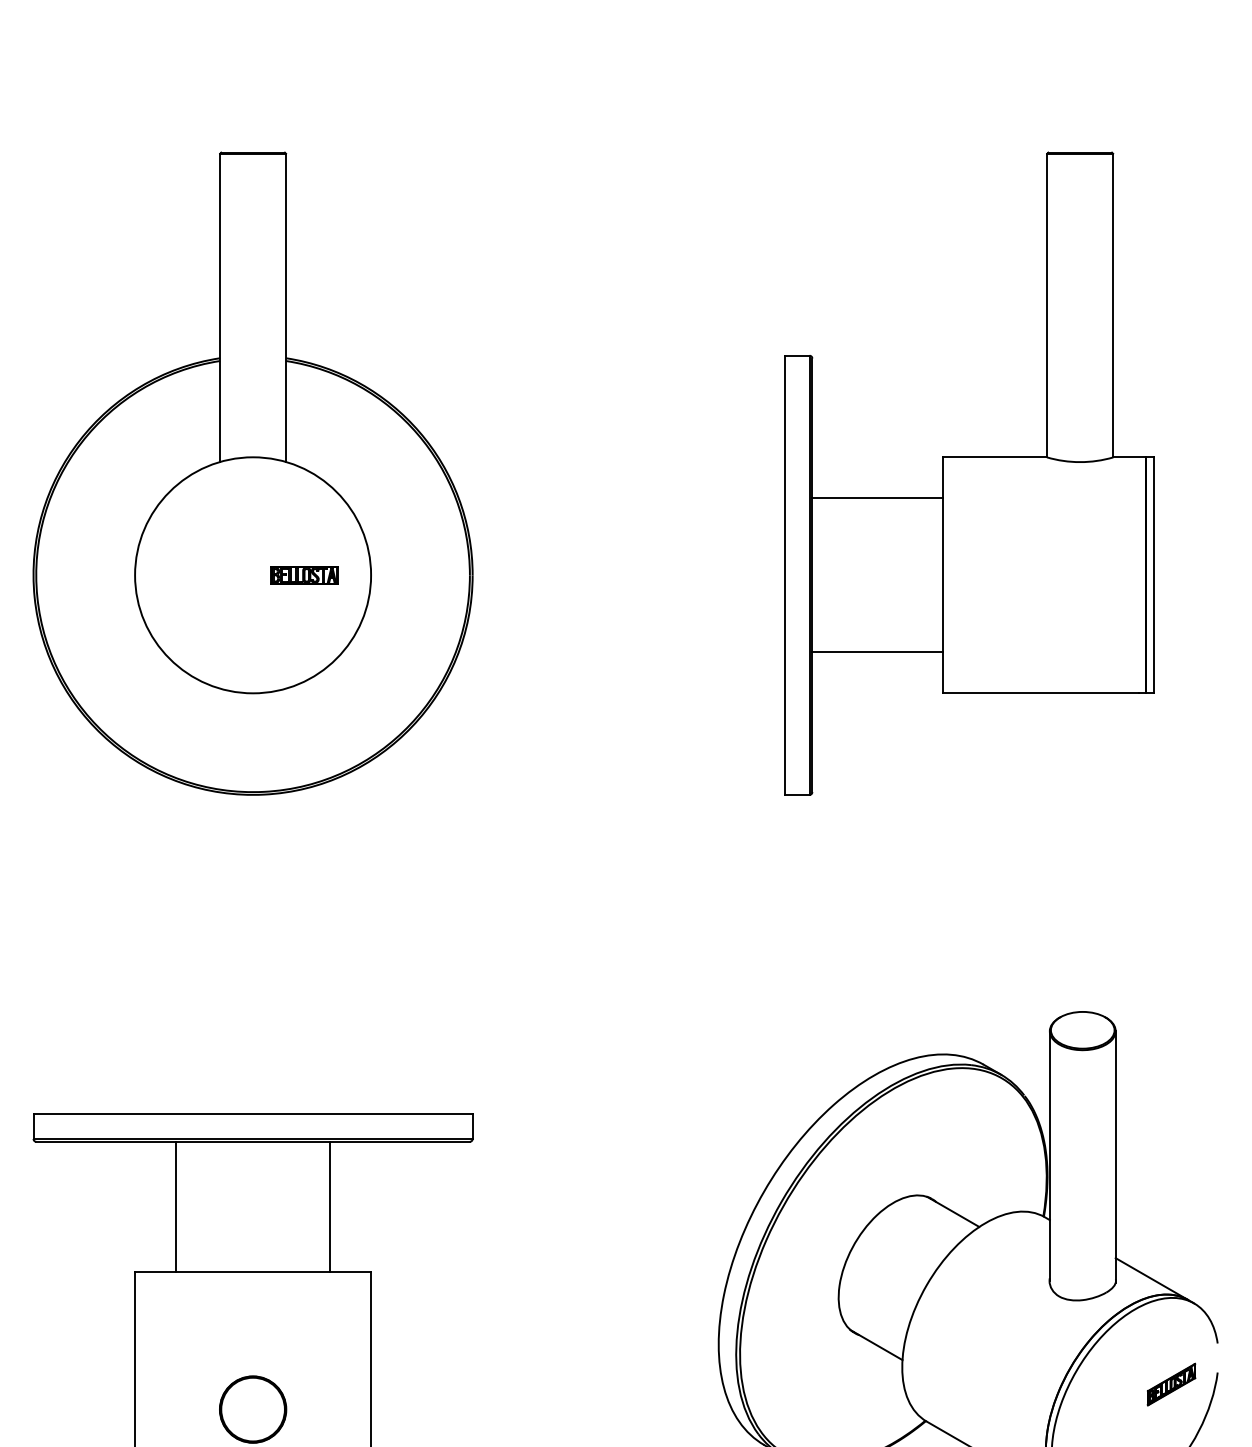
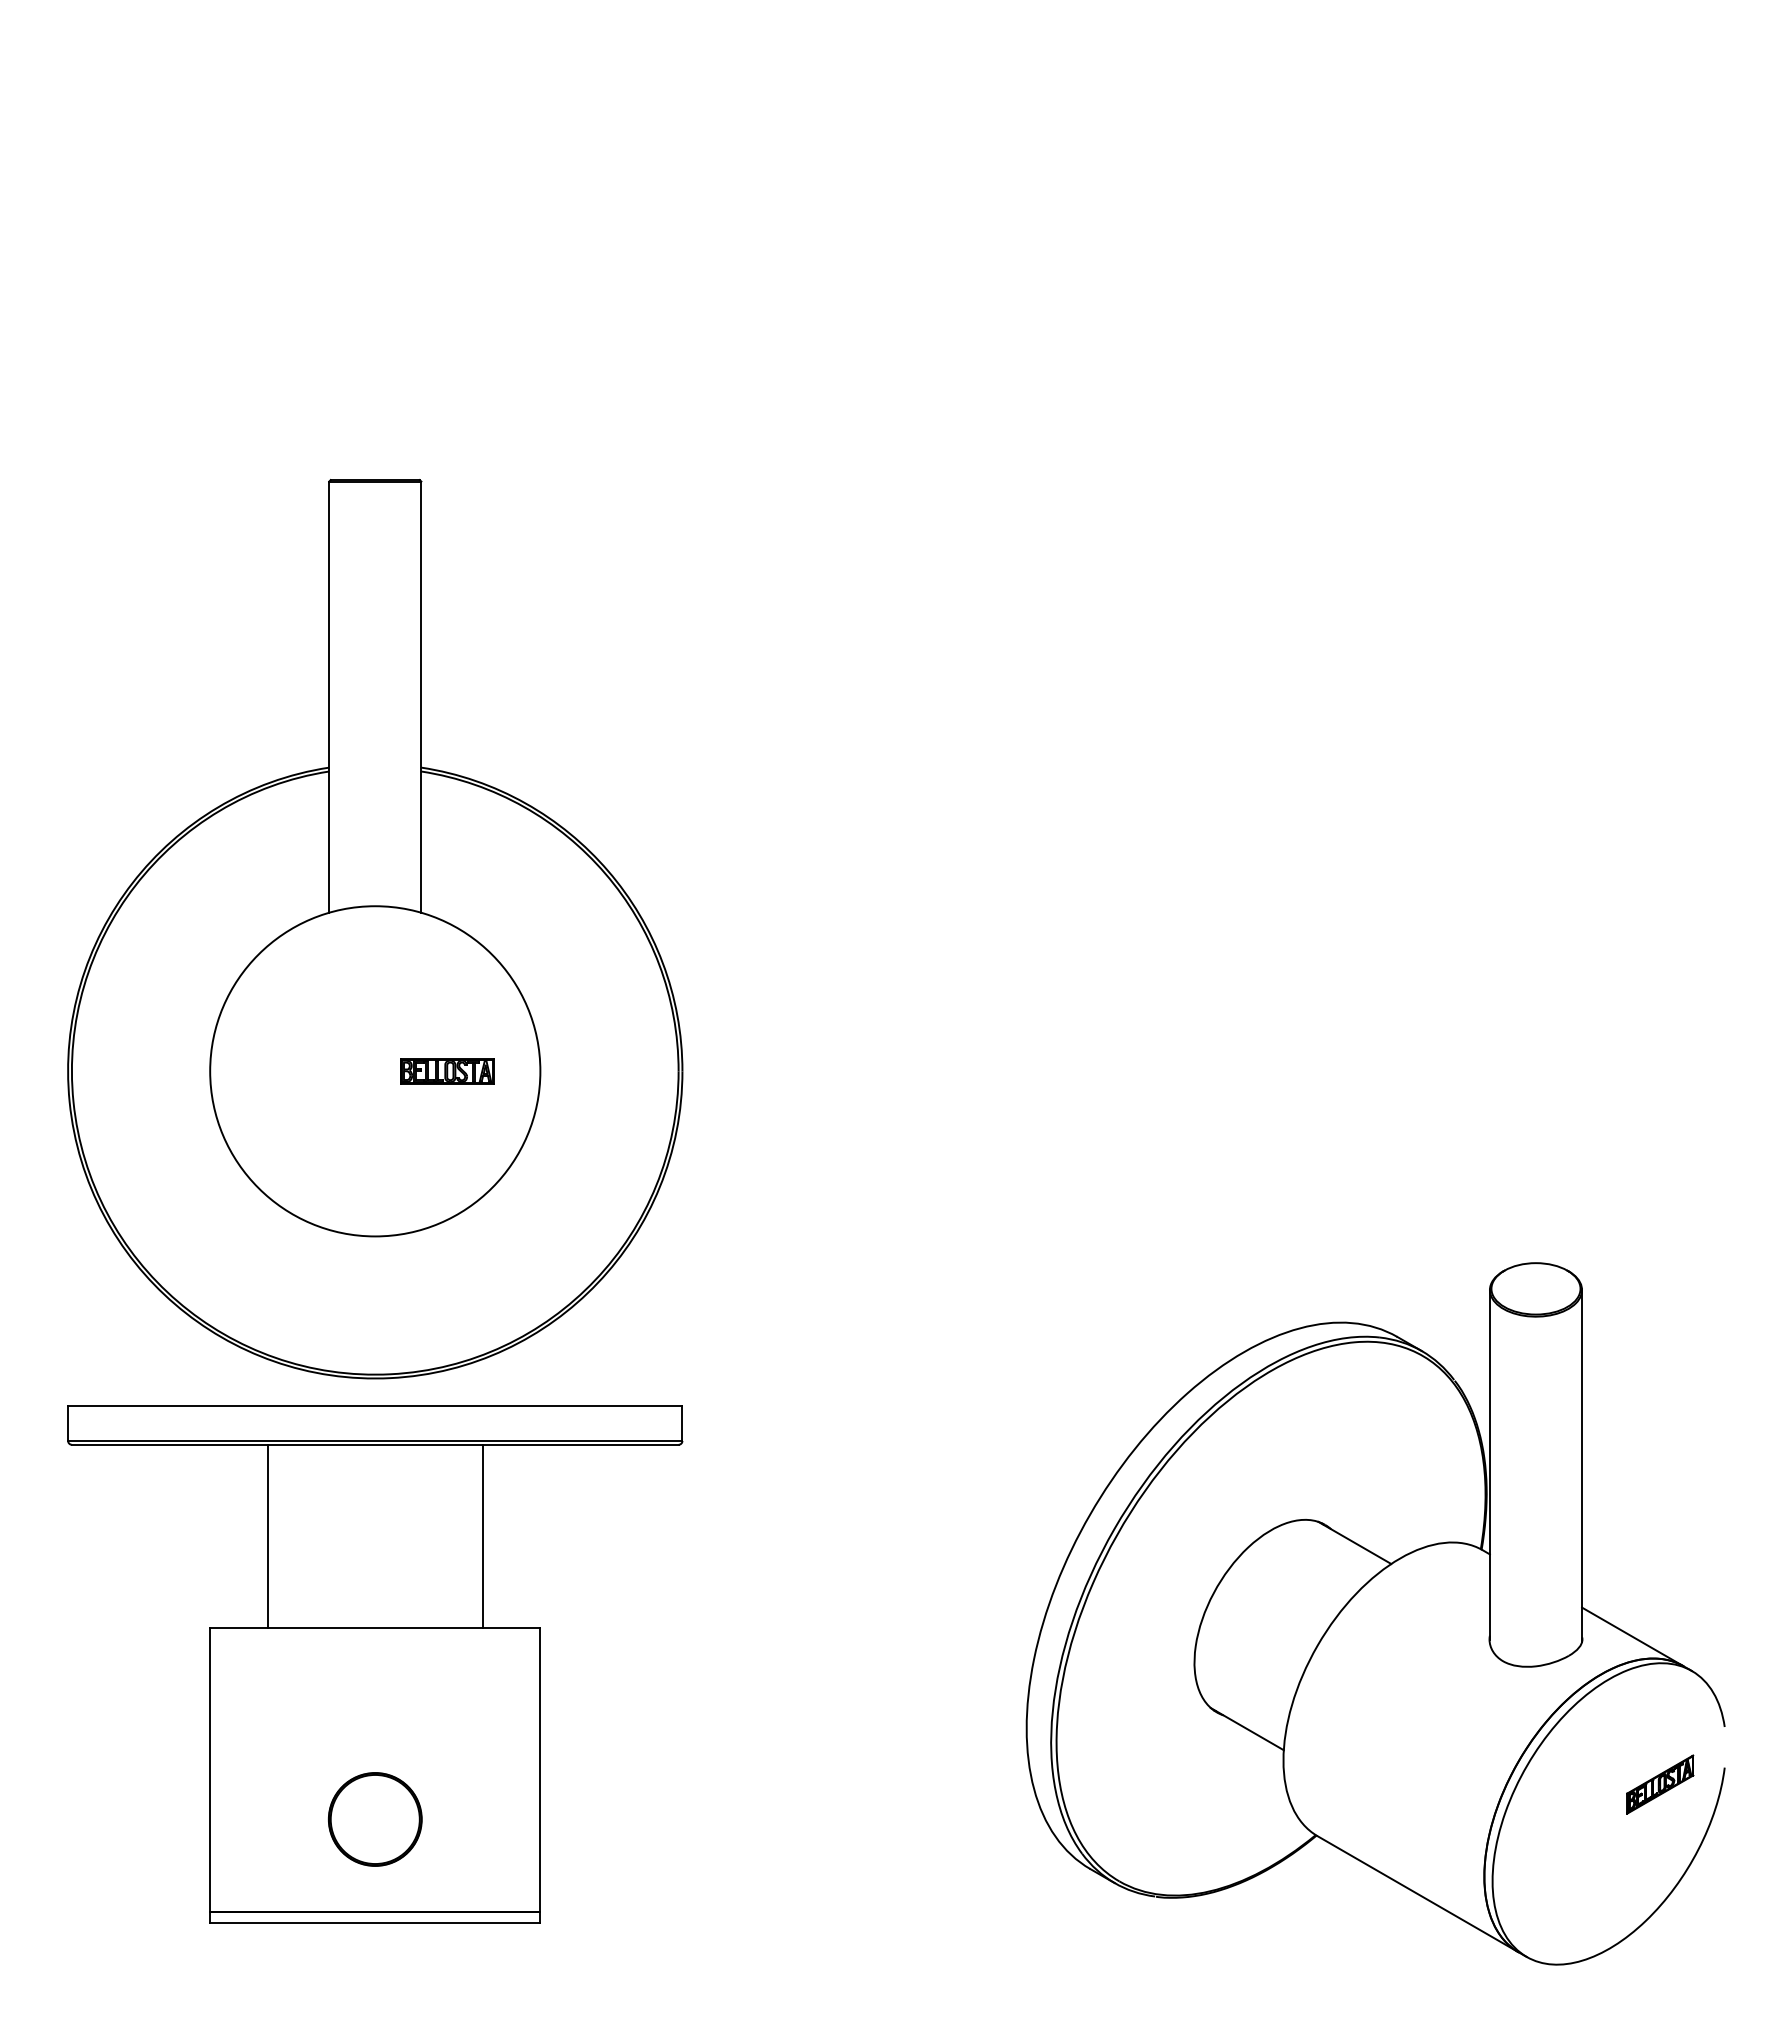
part: (253, 473) -> (375, 929), moved
part: (969, 473) -> (1377, 510), removed

